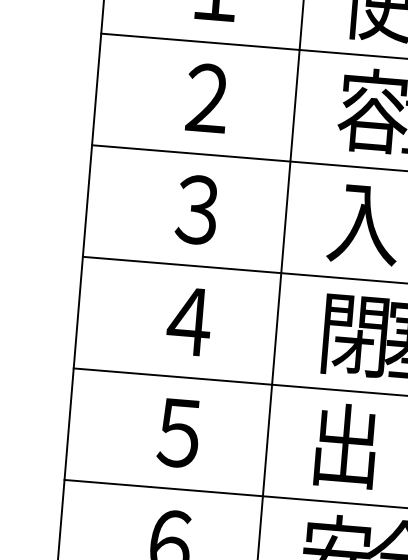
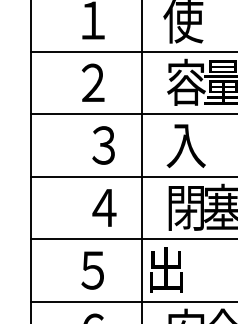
text: (196, 209) -> (103, 145), moved
text: (189, 320) -> (104, 207), moved
text: (346, 445) -> (166, 269), moved

